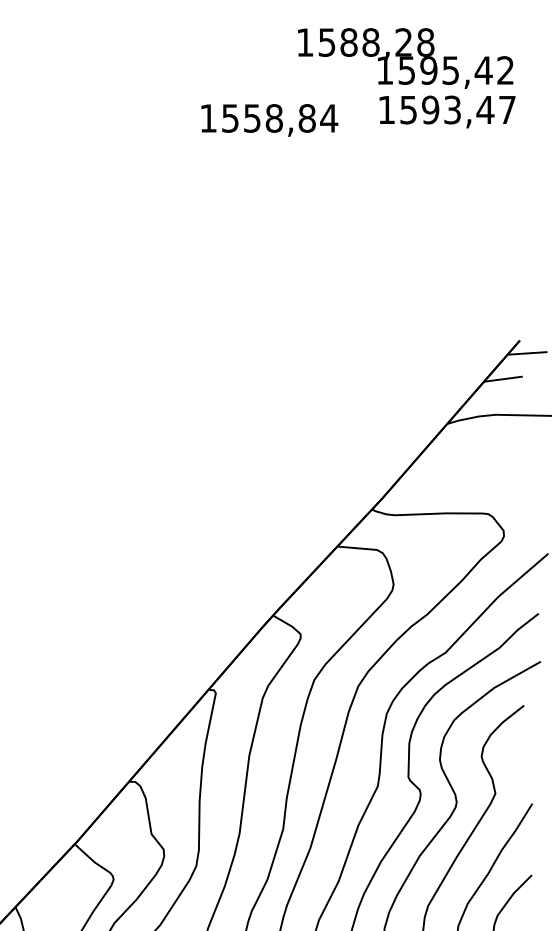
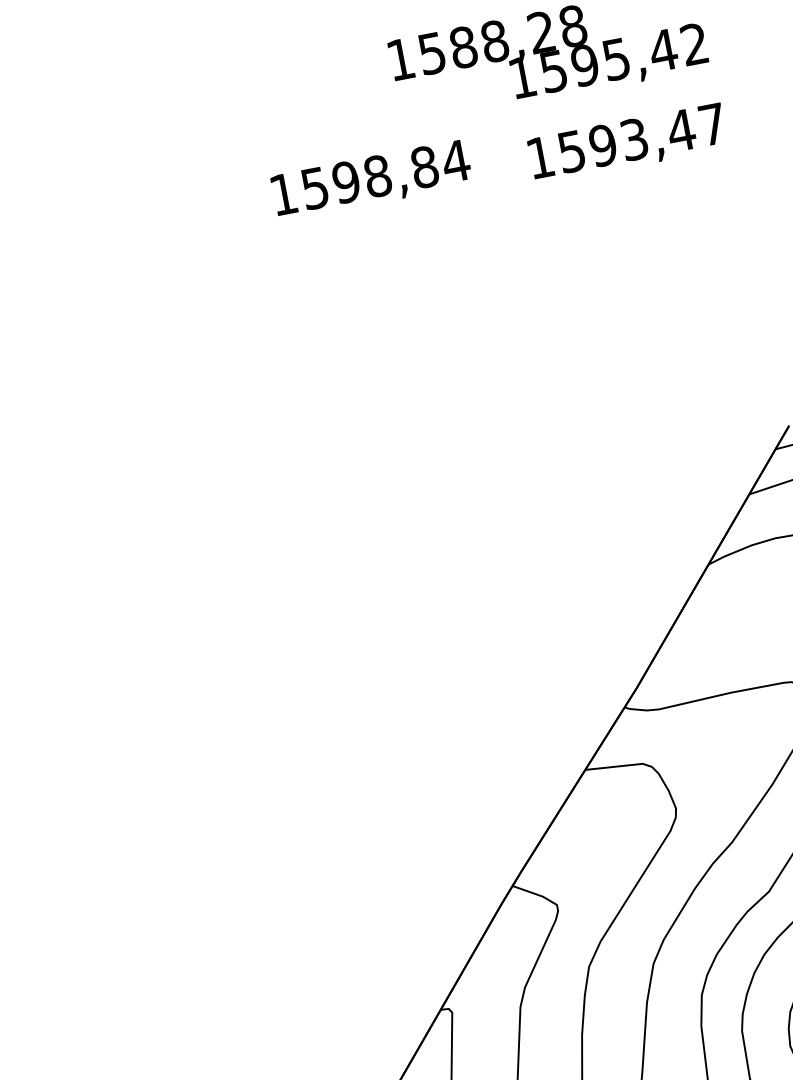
text: (447, 111) -> (627, 143), moved
text: (251, 118) -> (345, 182), 1558,84 -> 1598,84

